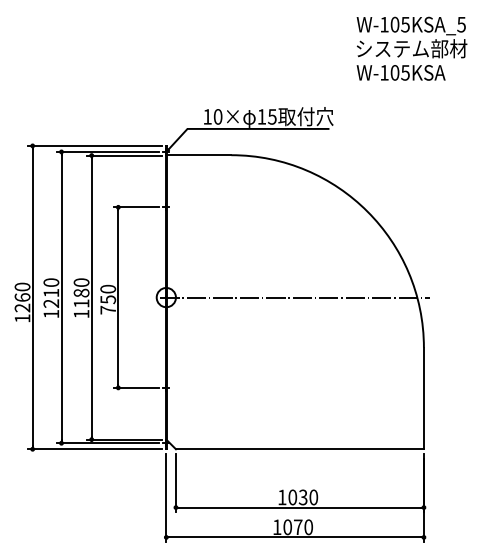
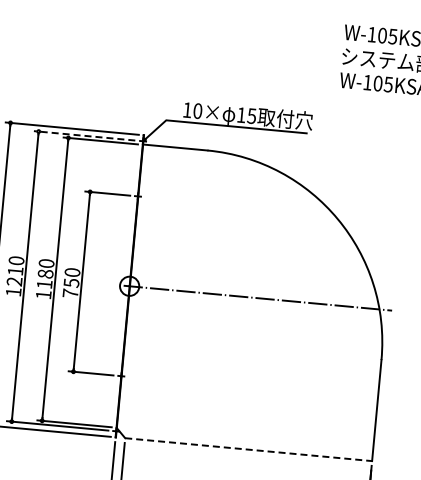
line: (107, 151) -> (84, 135), solid -> dashed
line: (299, 449) -> (248, 449), solid -> dashed

